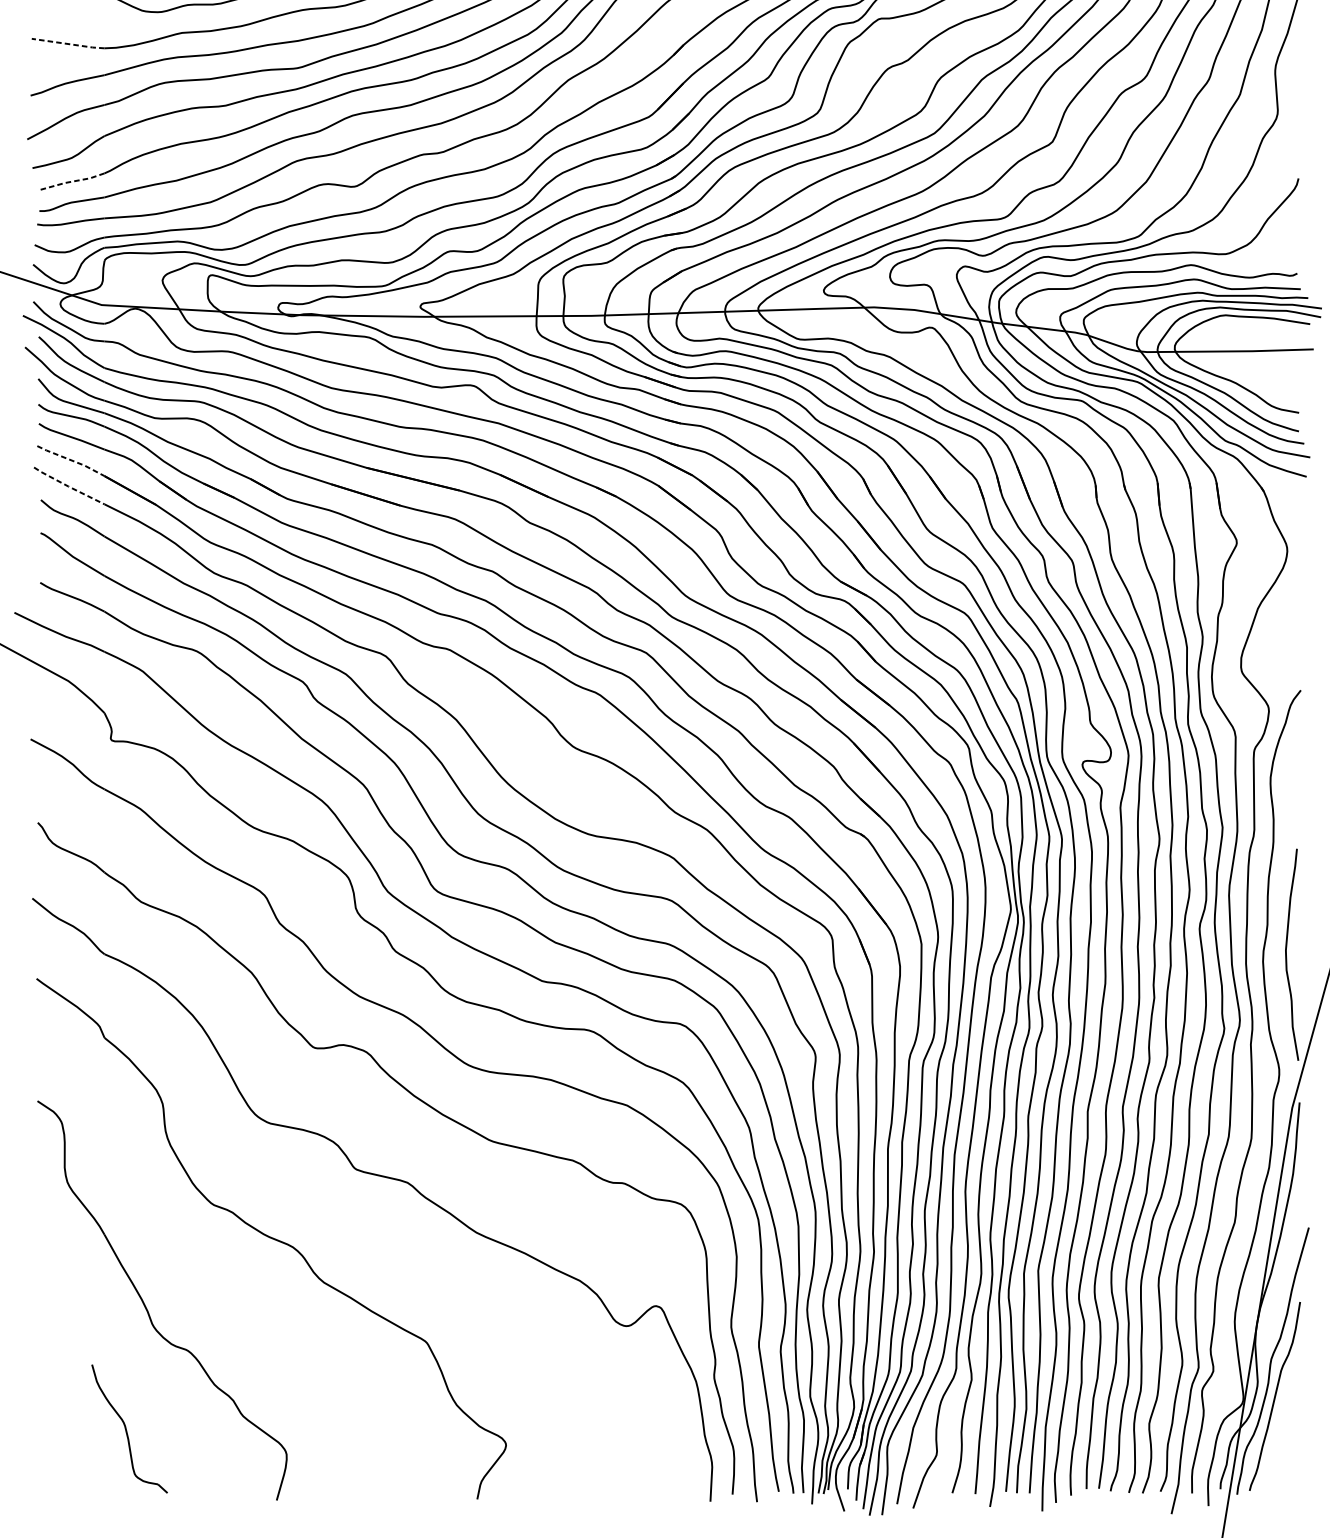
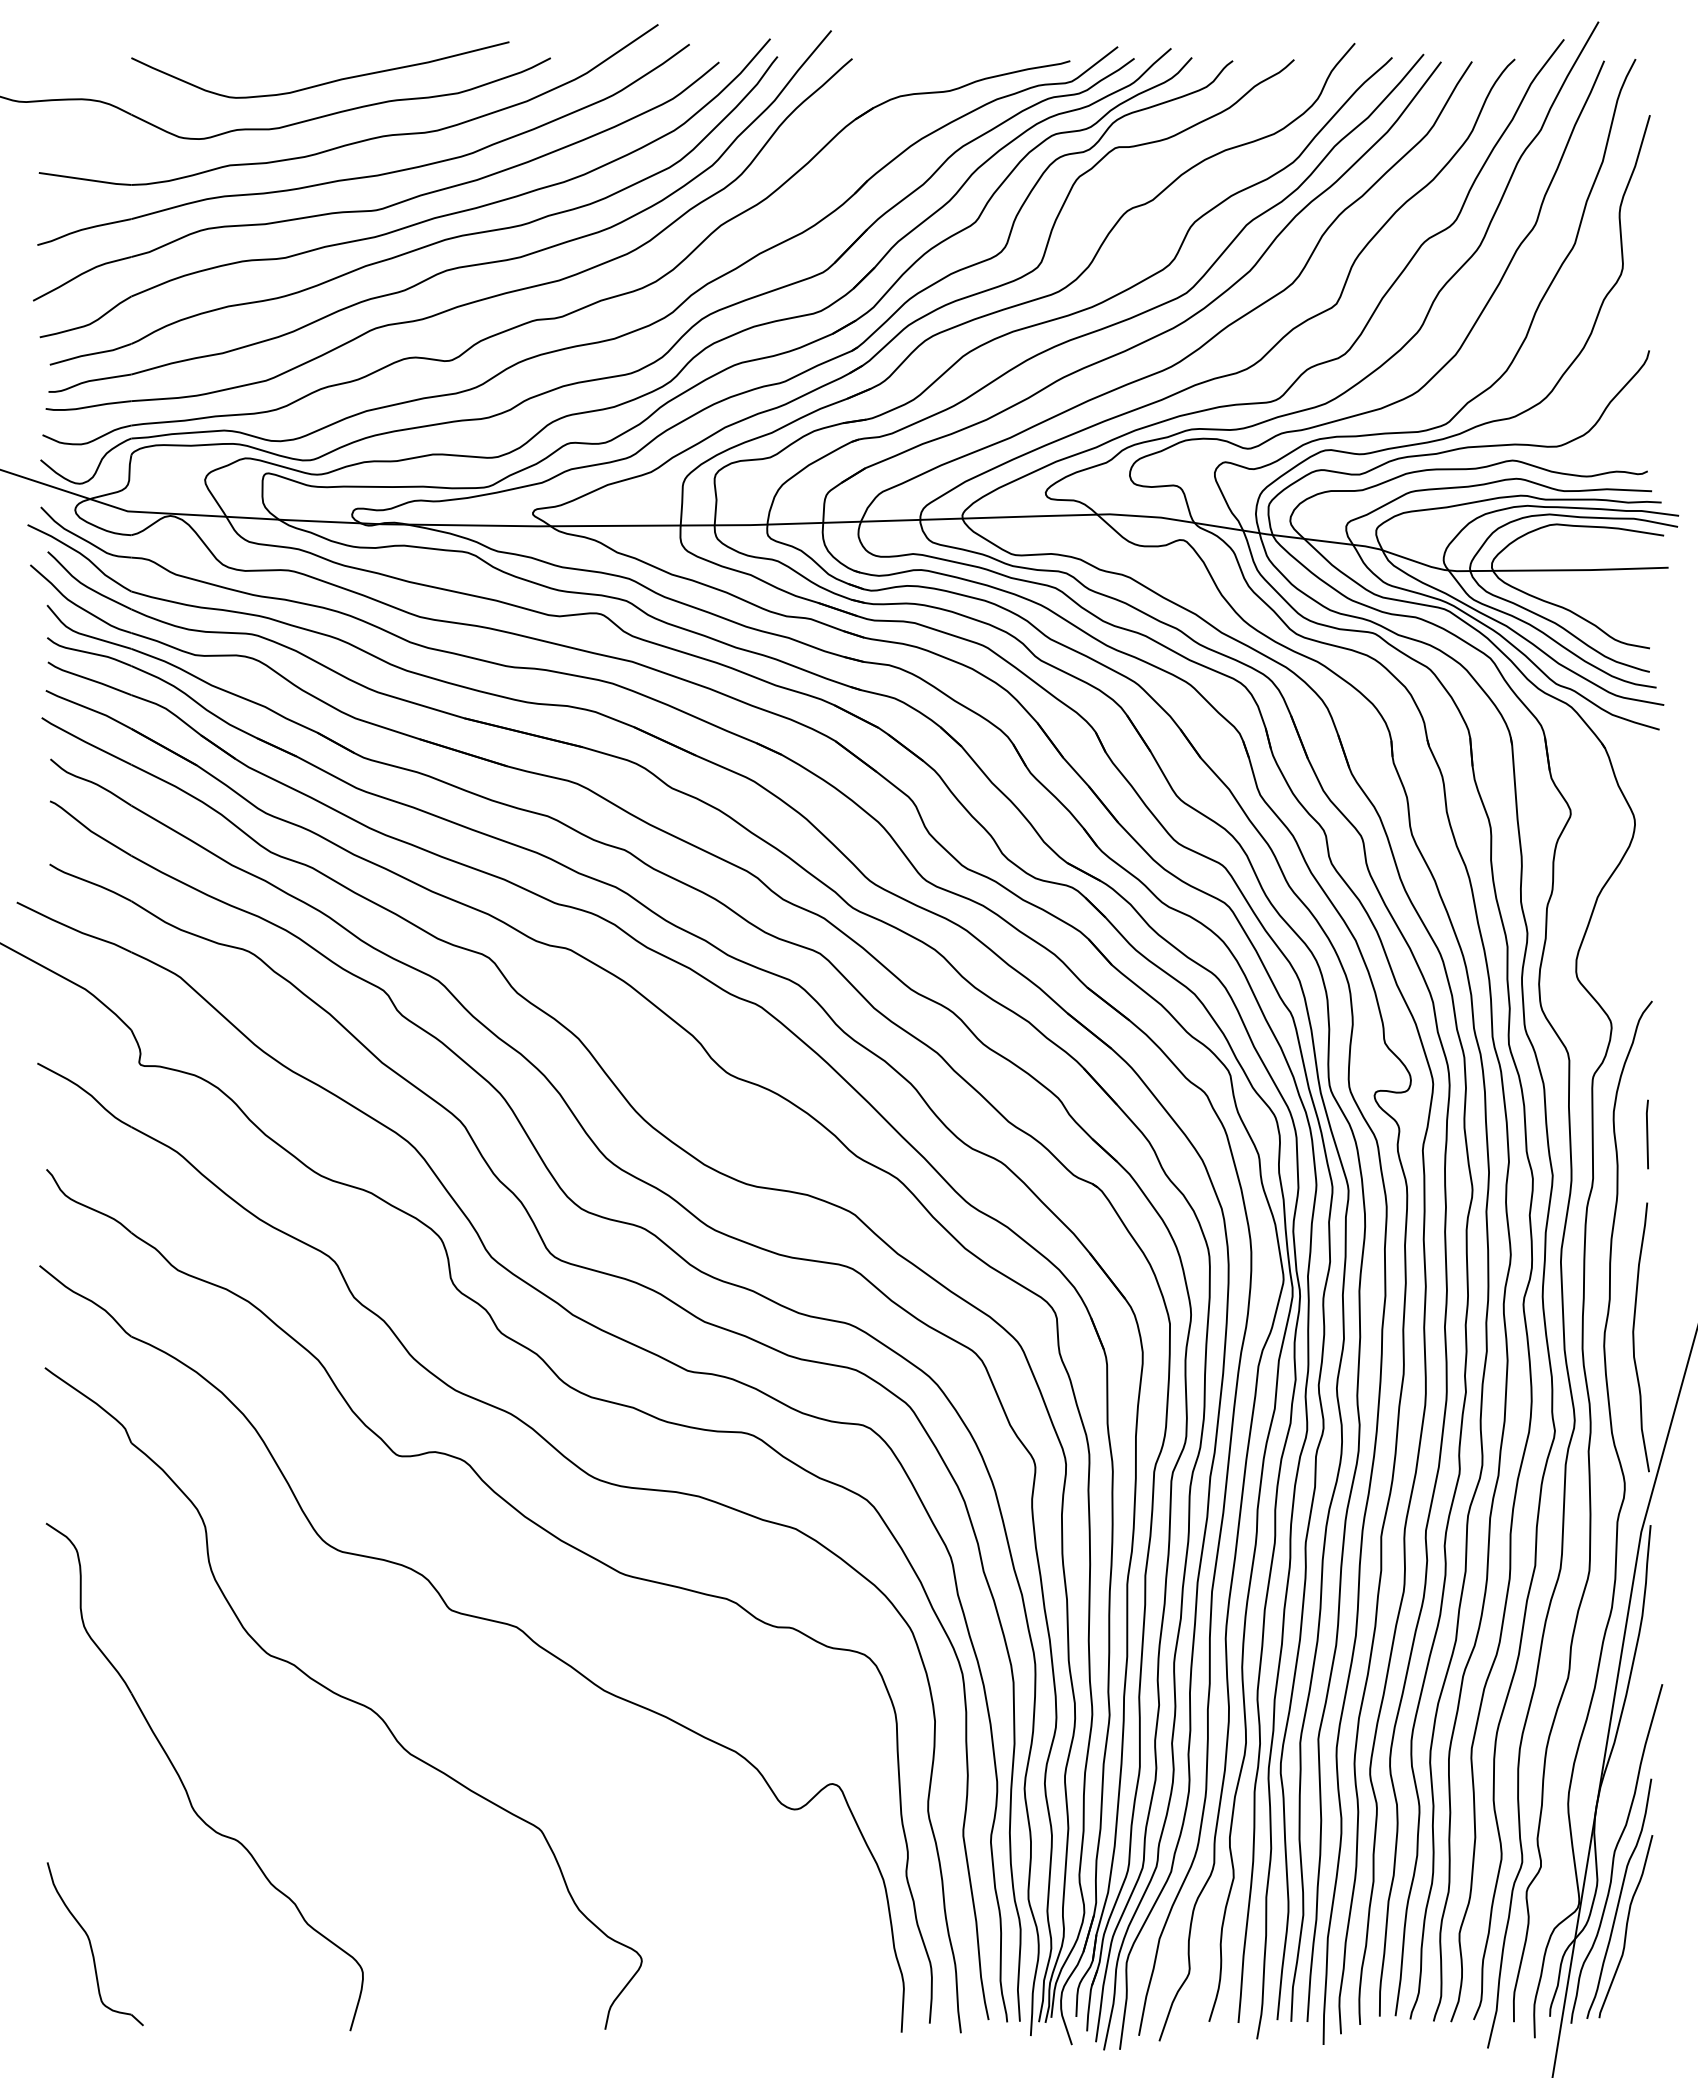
line: (68, 44) -> (85, 179), dashed -> solid
line: (72, 181) -> (90, 354), dashed -> solid
line: (71, 460) -> (89, 709), dashed -> solid
line: (68, 486) -> (85, 742), dashed -> solid
line: (1297, 795) -> (1647, 1134), added
curve: (1279, 1418) -> (1625, 1926), added
part: (129, 1429) -> (94, 1944), moved

